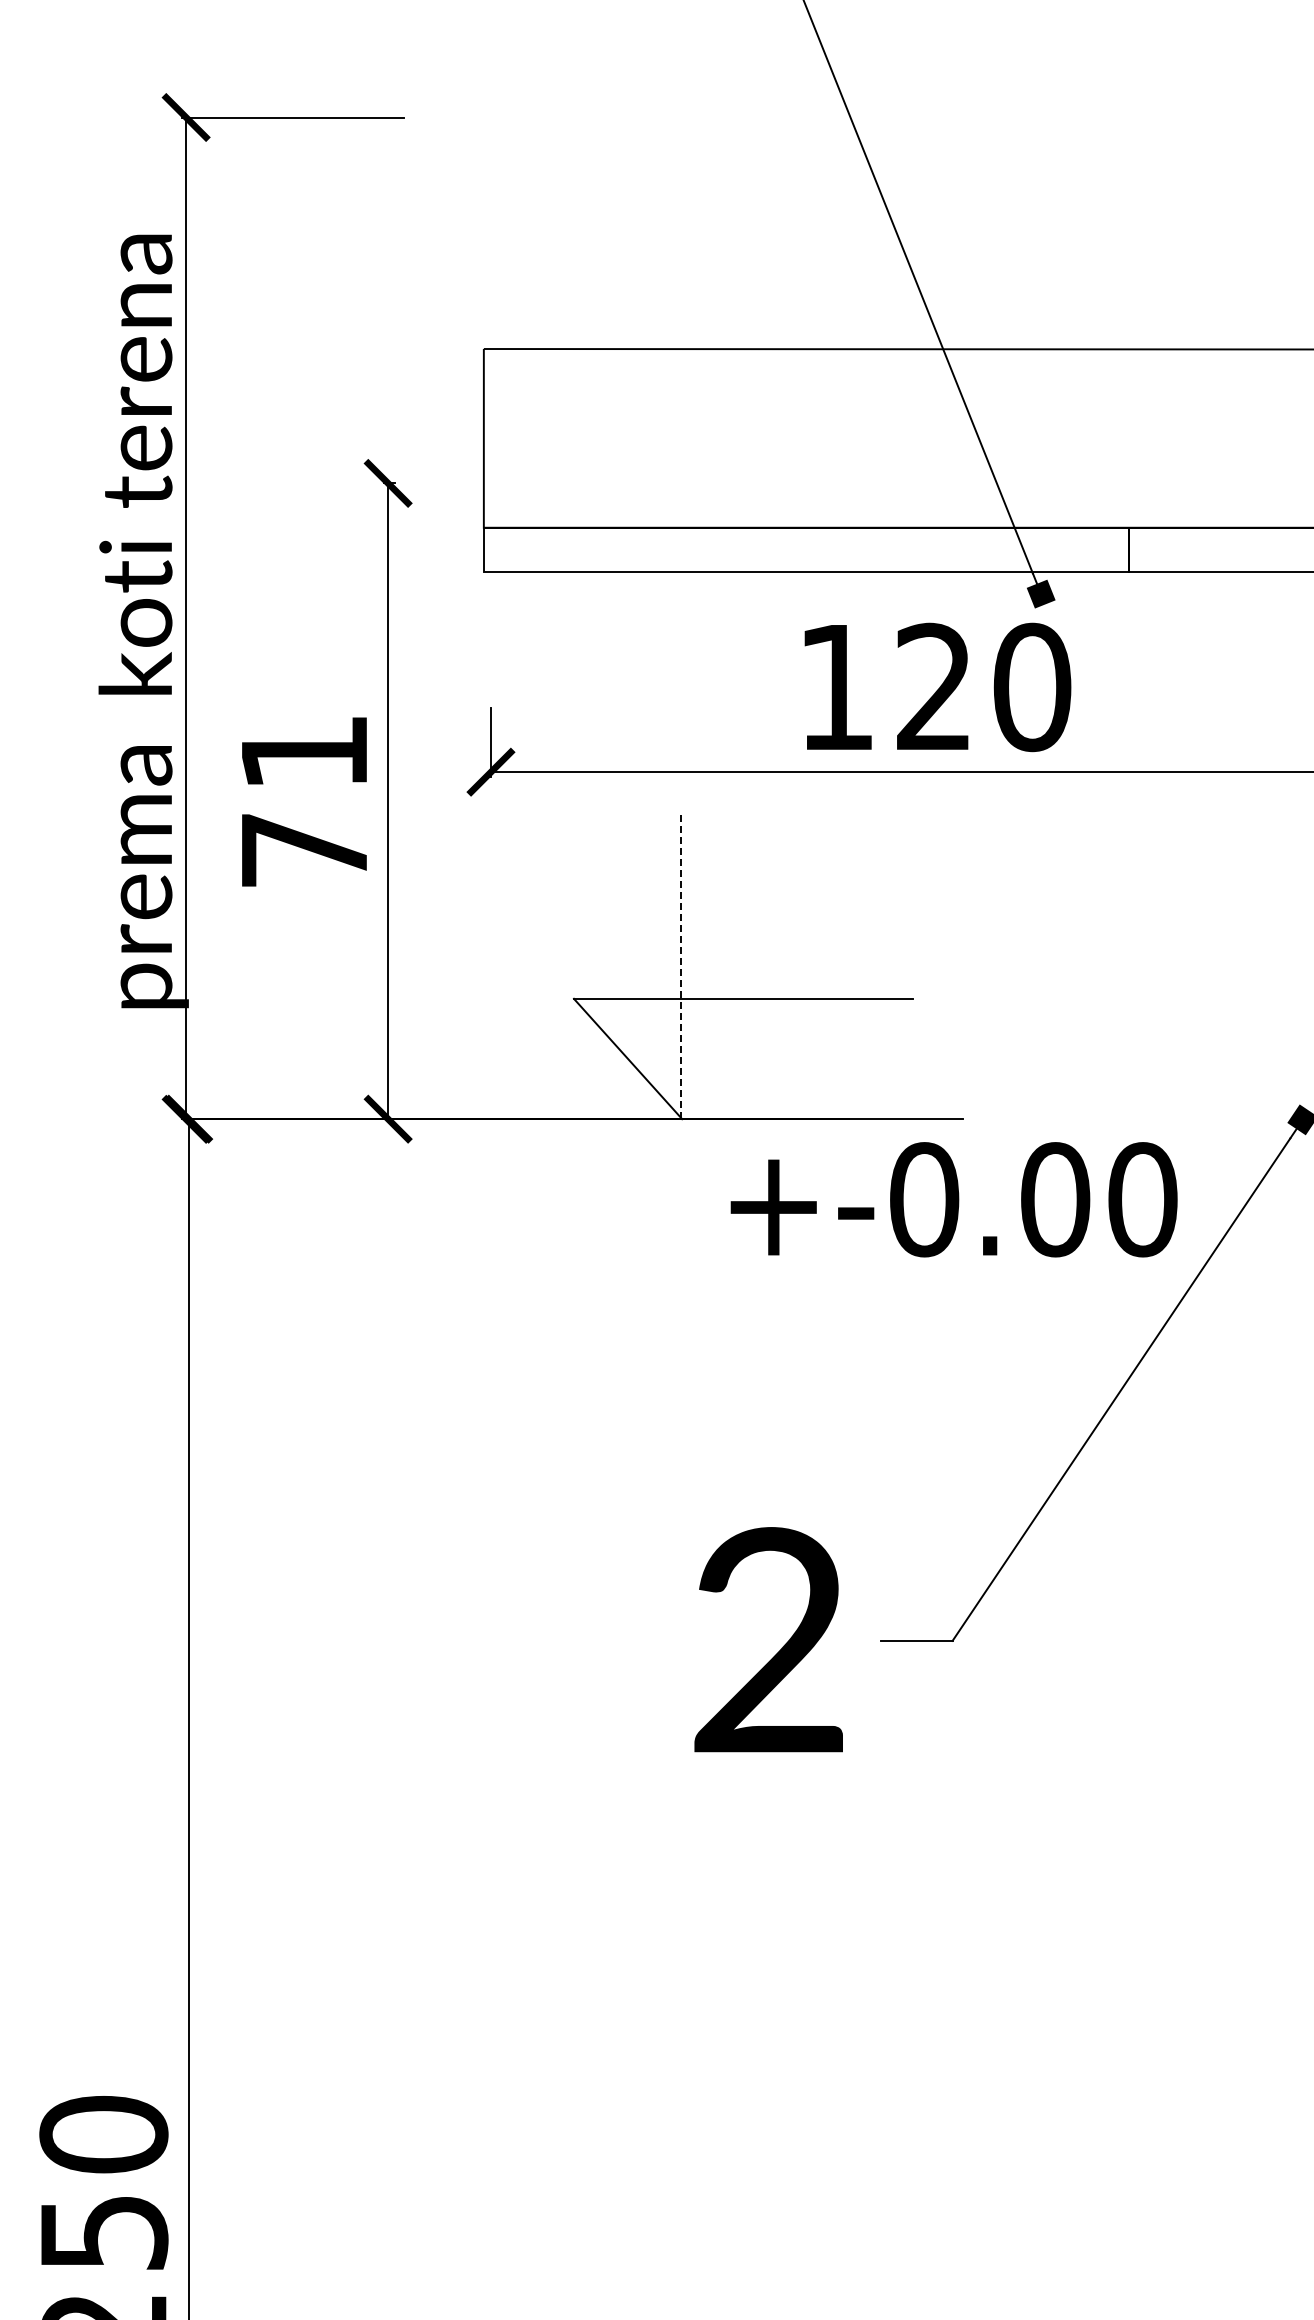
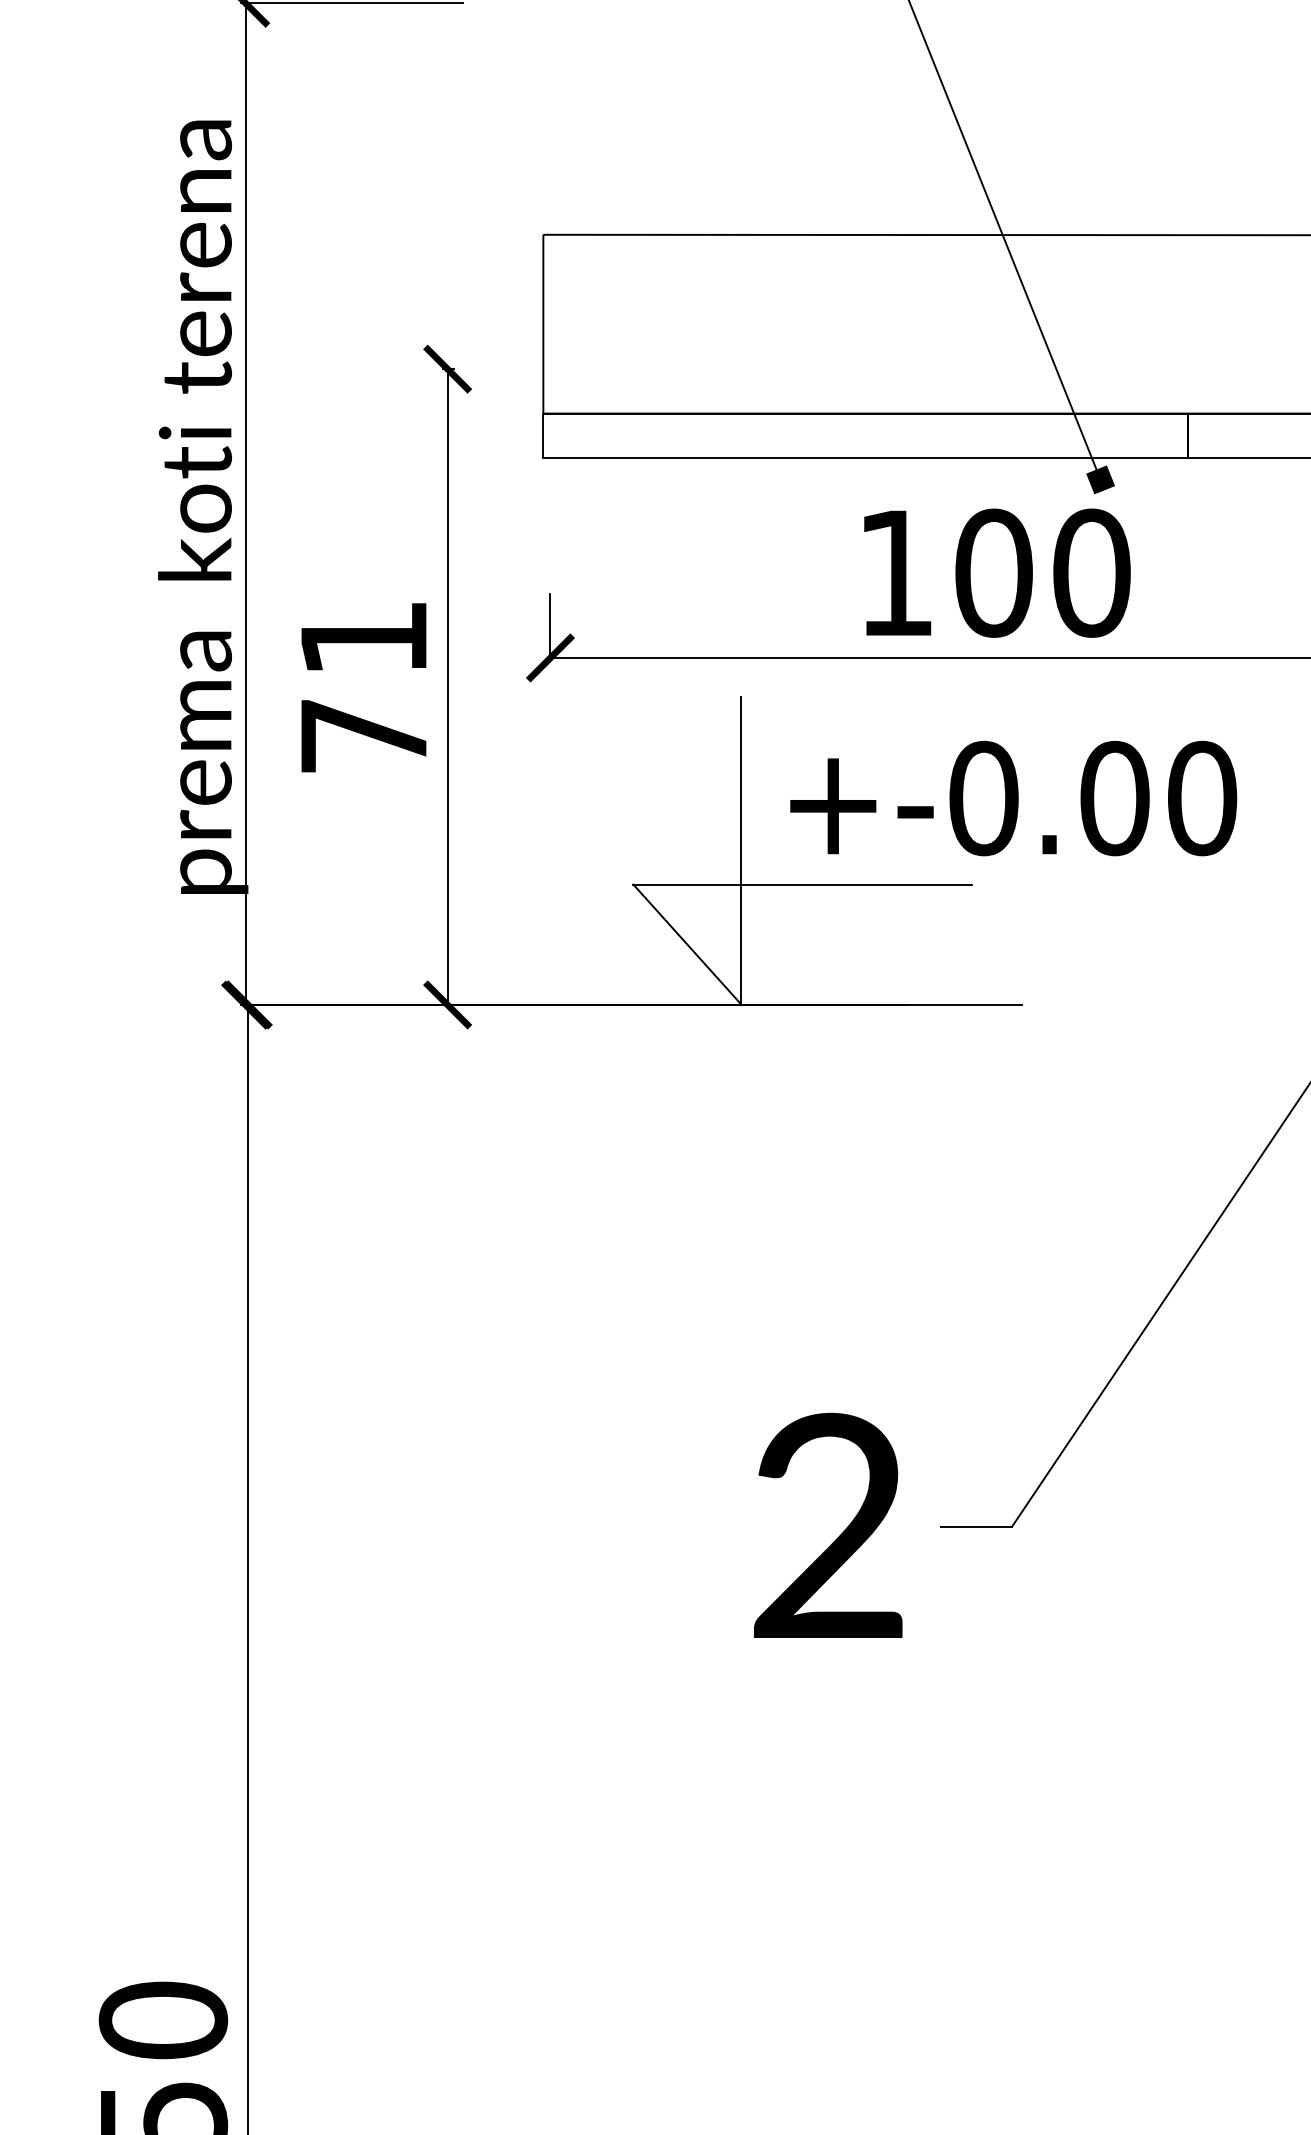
text: (934, 687) -> (993, 573), 120 -> 100
line: (681, 965) -> (740, 851), dashed -> solid
text: (953, 1199) -> (1012, 798), moved

